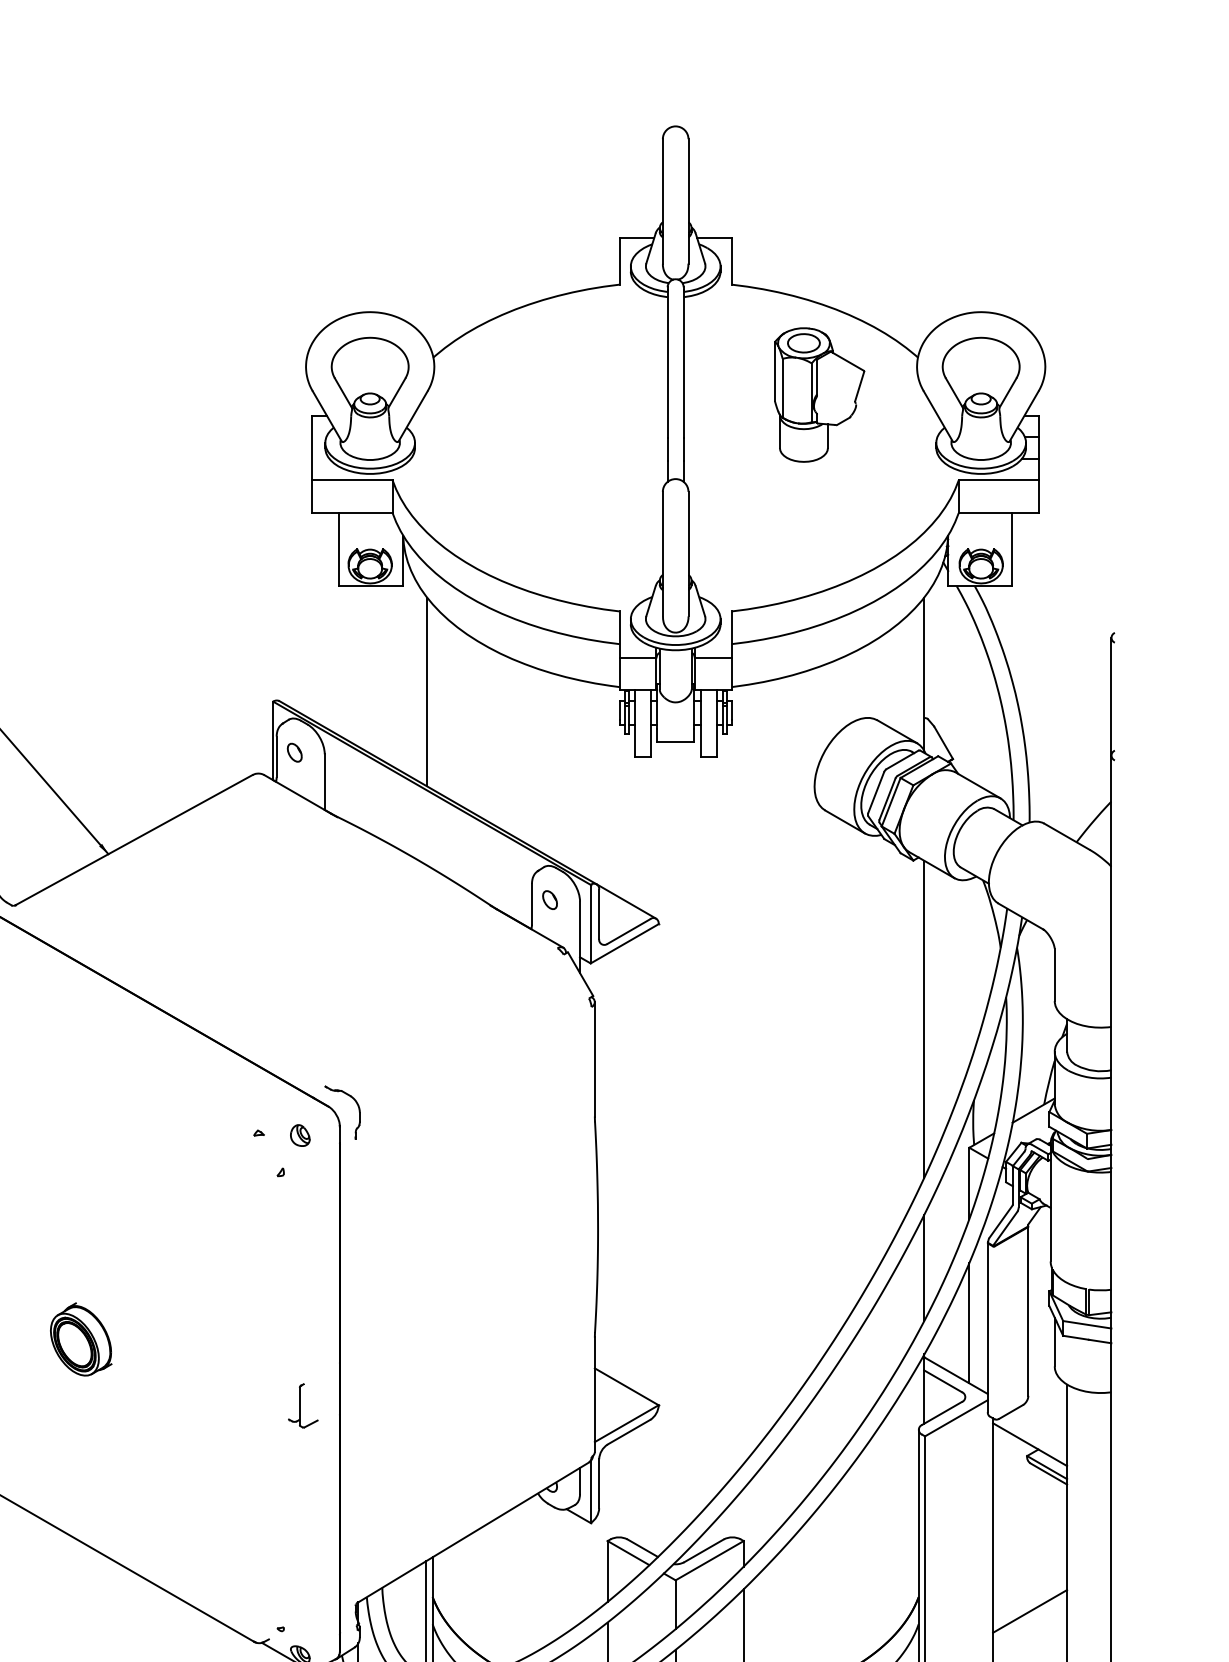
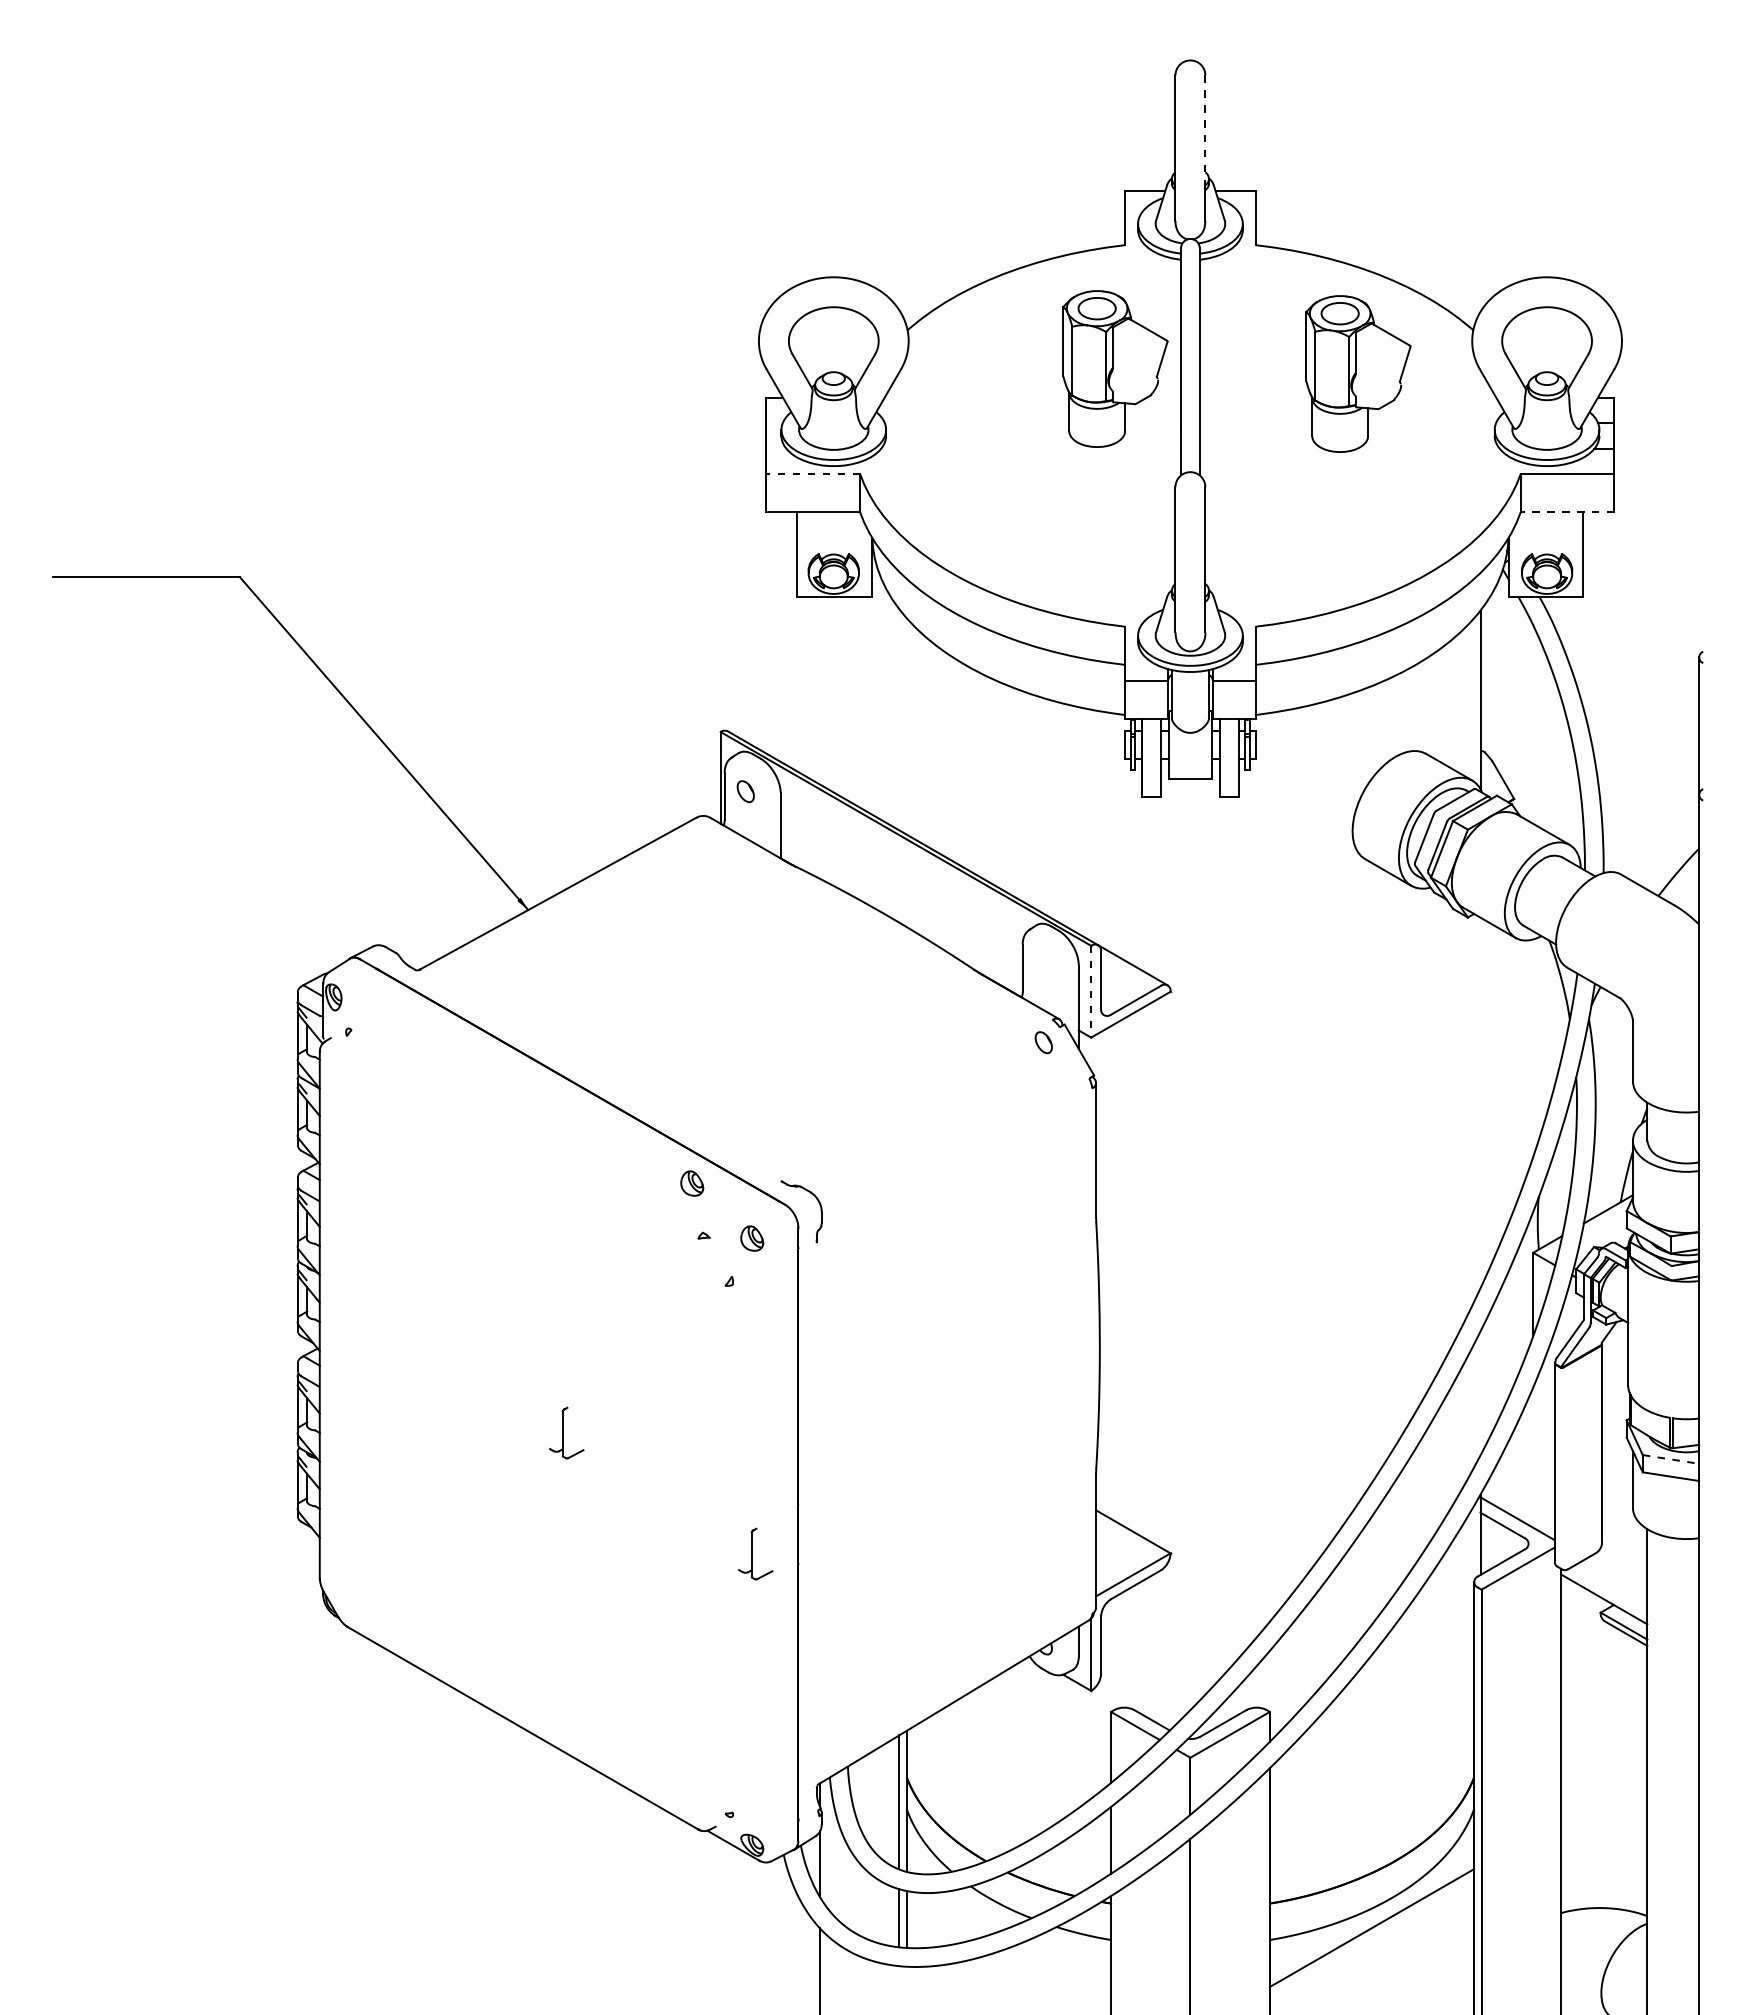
line: (688, 187) -> (1205, 131), solid -> dashed
part: (611, 390) -> (1115, 368), added
line: (352, 480) -> (813, 473), solid -> dashed
line: (998, 512) -> (1567, 511), solid -> dashed
line: (427, 691) -> (900, 720), removed
part: (549, 899) -> (1043, 1042), moved
line: (590, 923) -> (1091, 991), solid -> dashed
line: (924, 1019) -> (1480, 1102), removed
part: (249, 1088) -> (692, 1183), added
line: (924, 1268) -> (1480, 1393), removed
part: (141, 1301) -> (566, 1432), added
line: (969, 1323) -> (1533, 1457), removed
line: (1087, 1324) -> (1671, 1459), solid -> dashed
part: (81, 1339) -> (496, 1476), removed
line: (1029, 1610) -> (1603, 1793), removed

